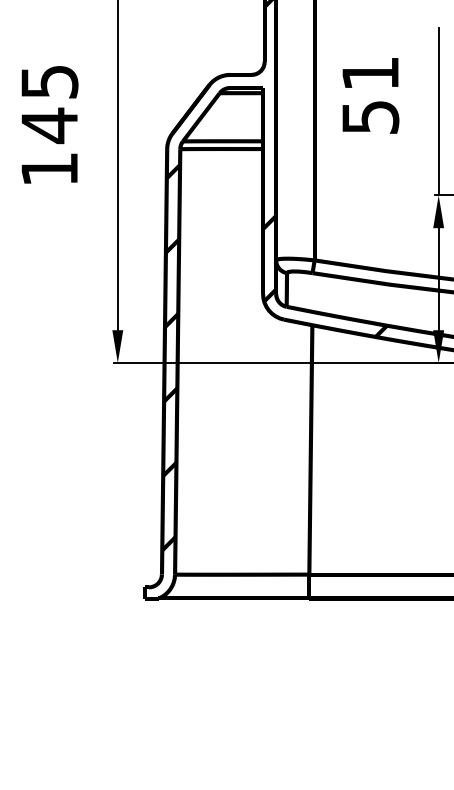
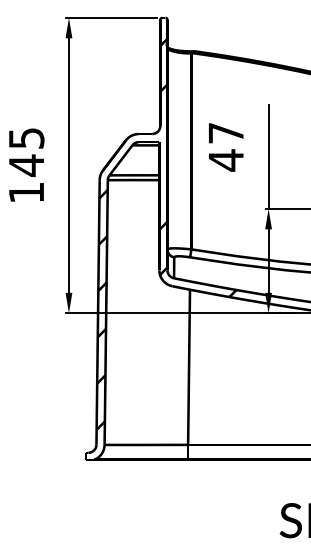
text: (371, 96) -> (226, 147), 51 -> 47

